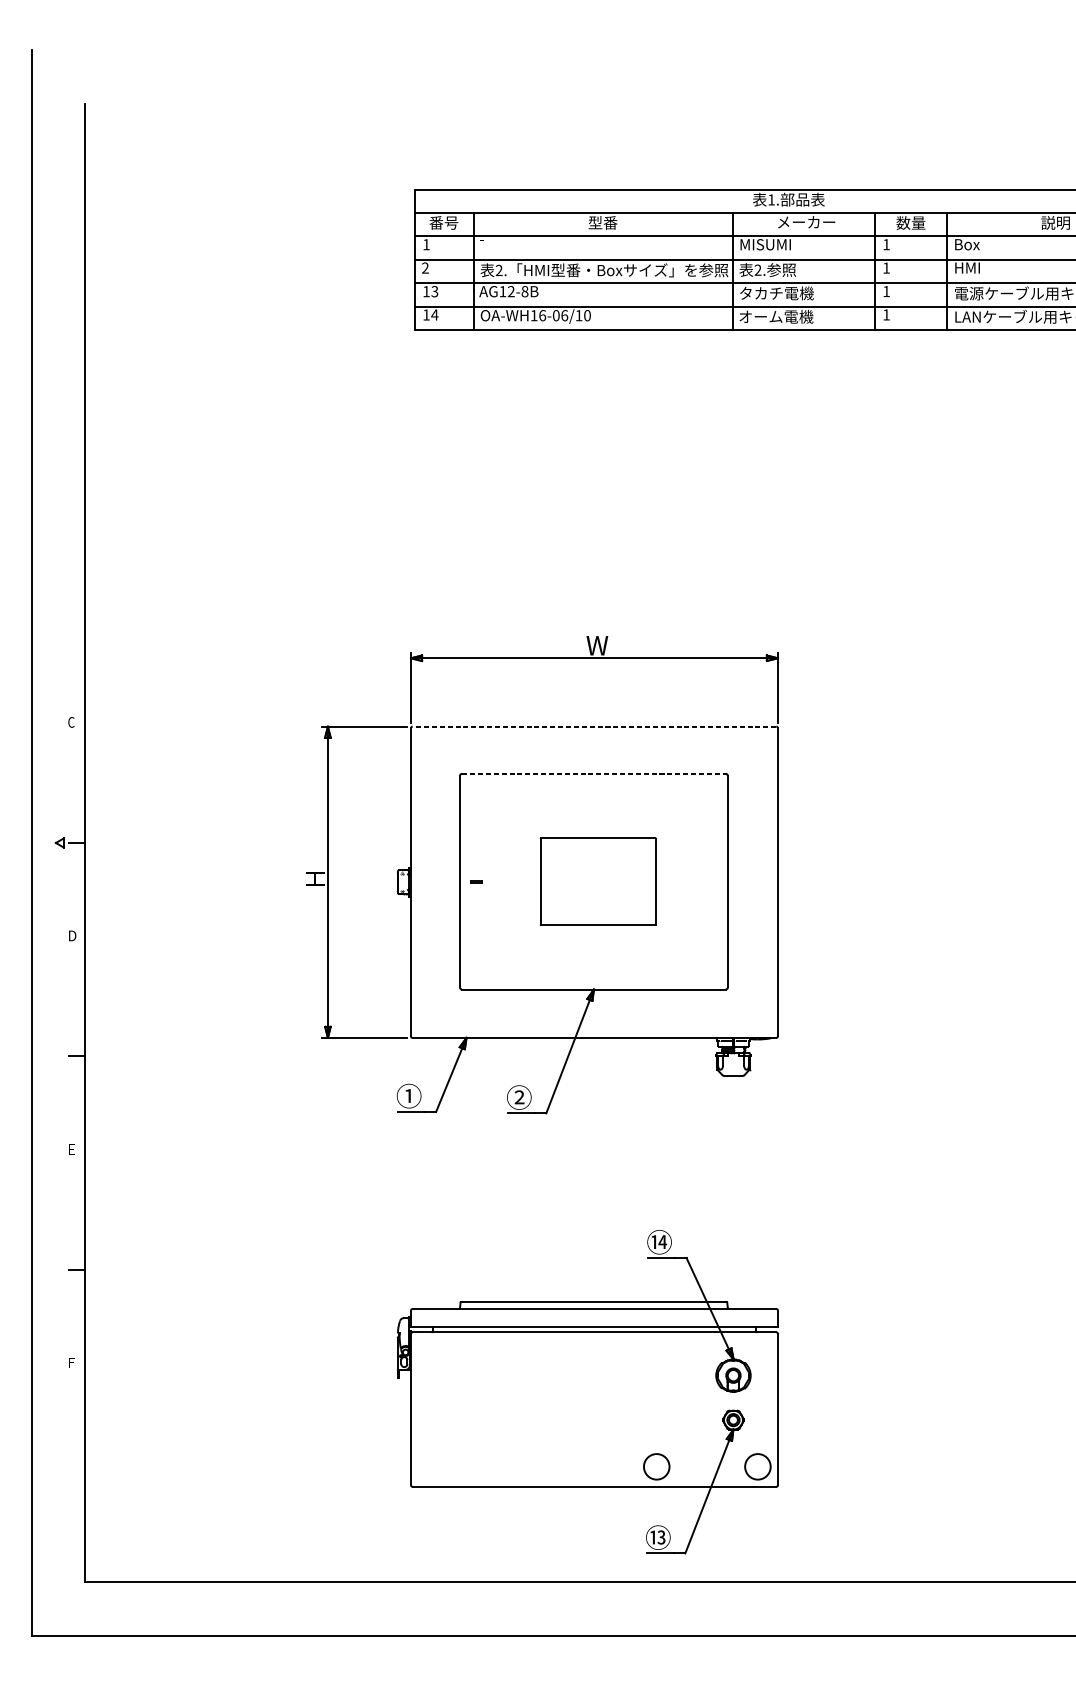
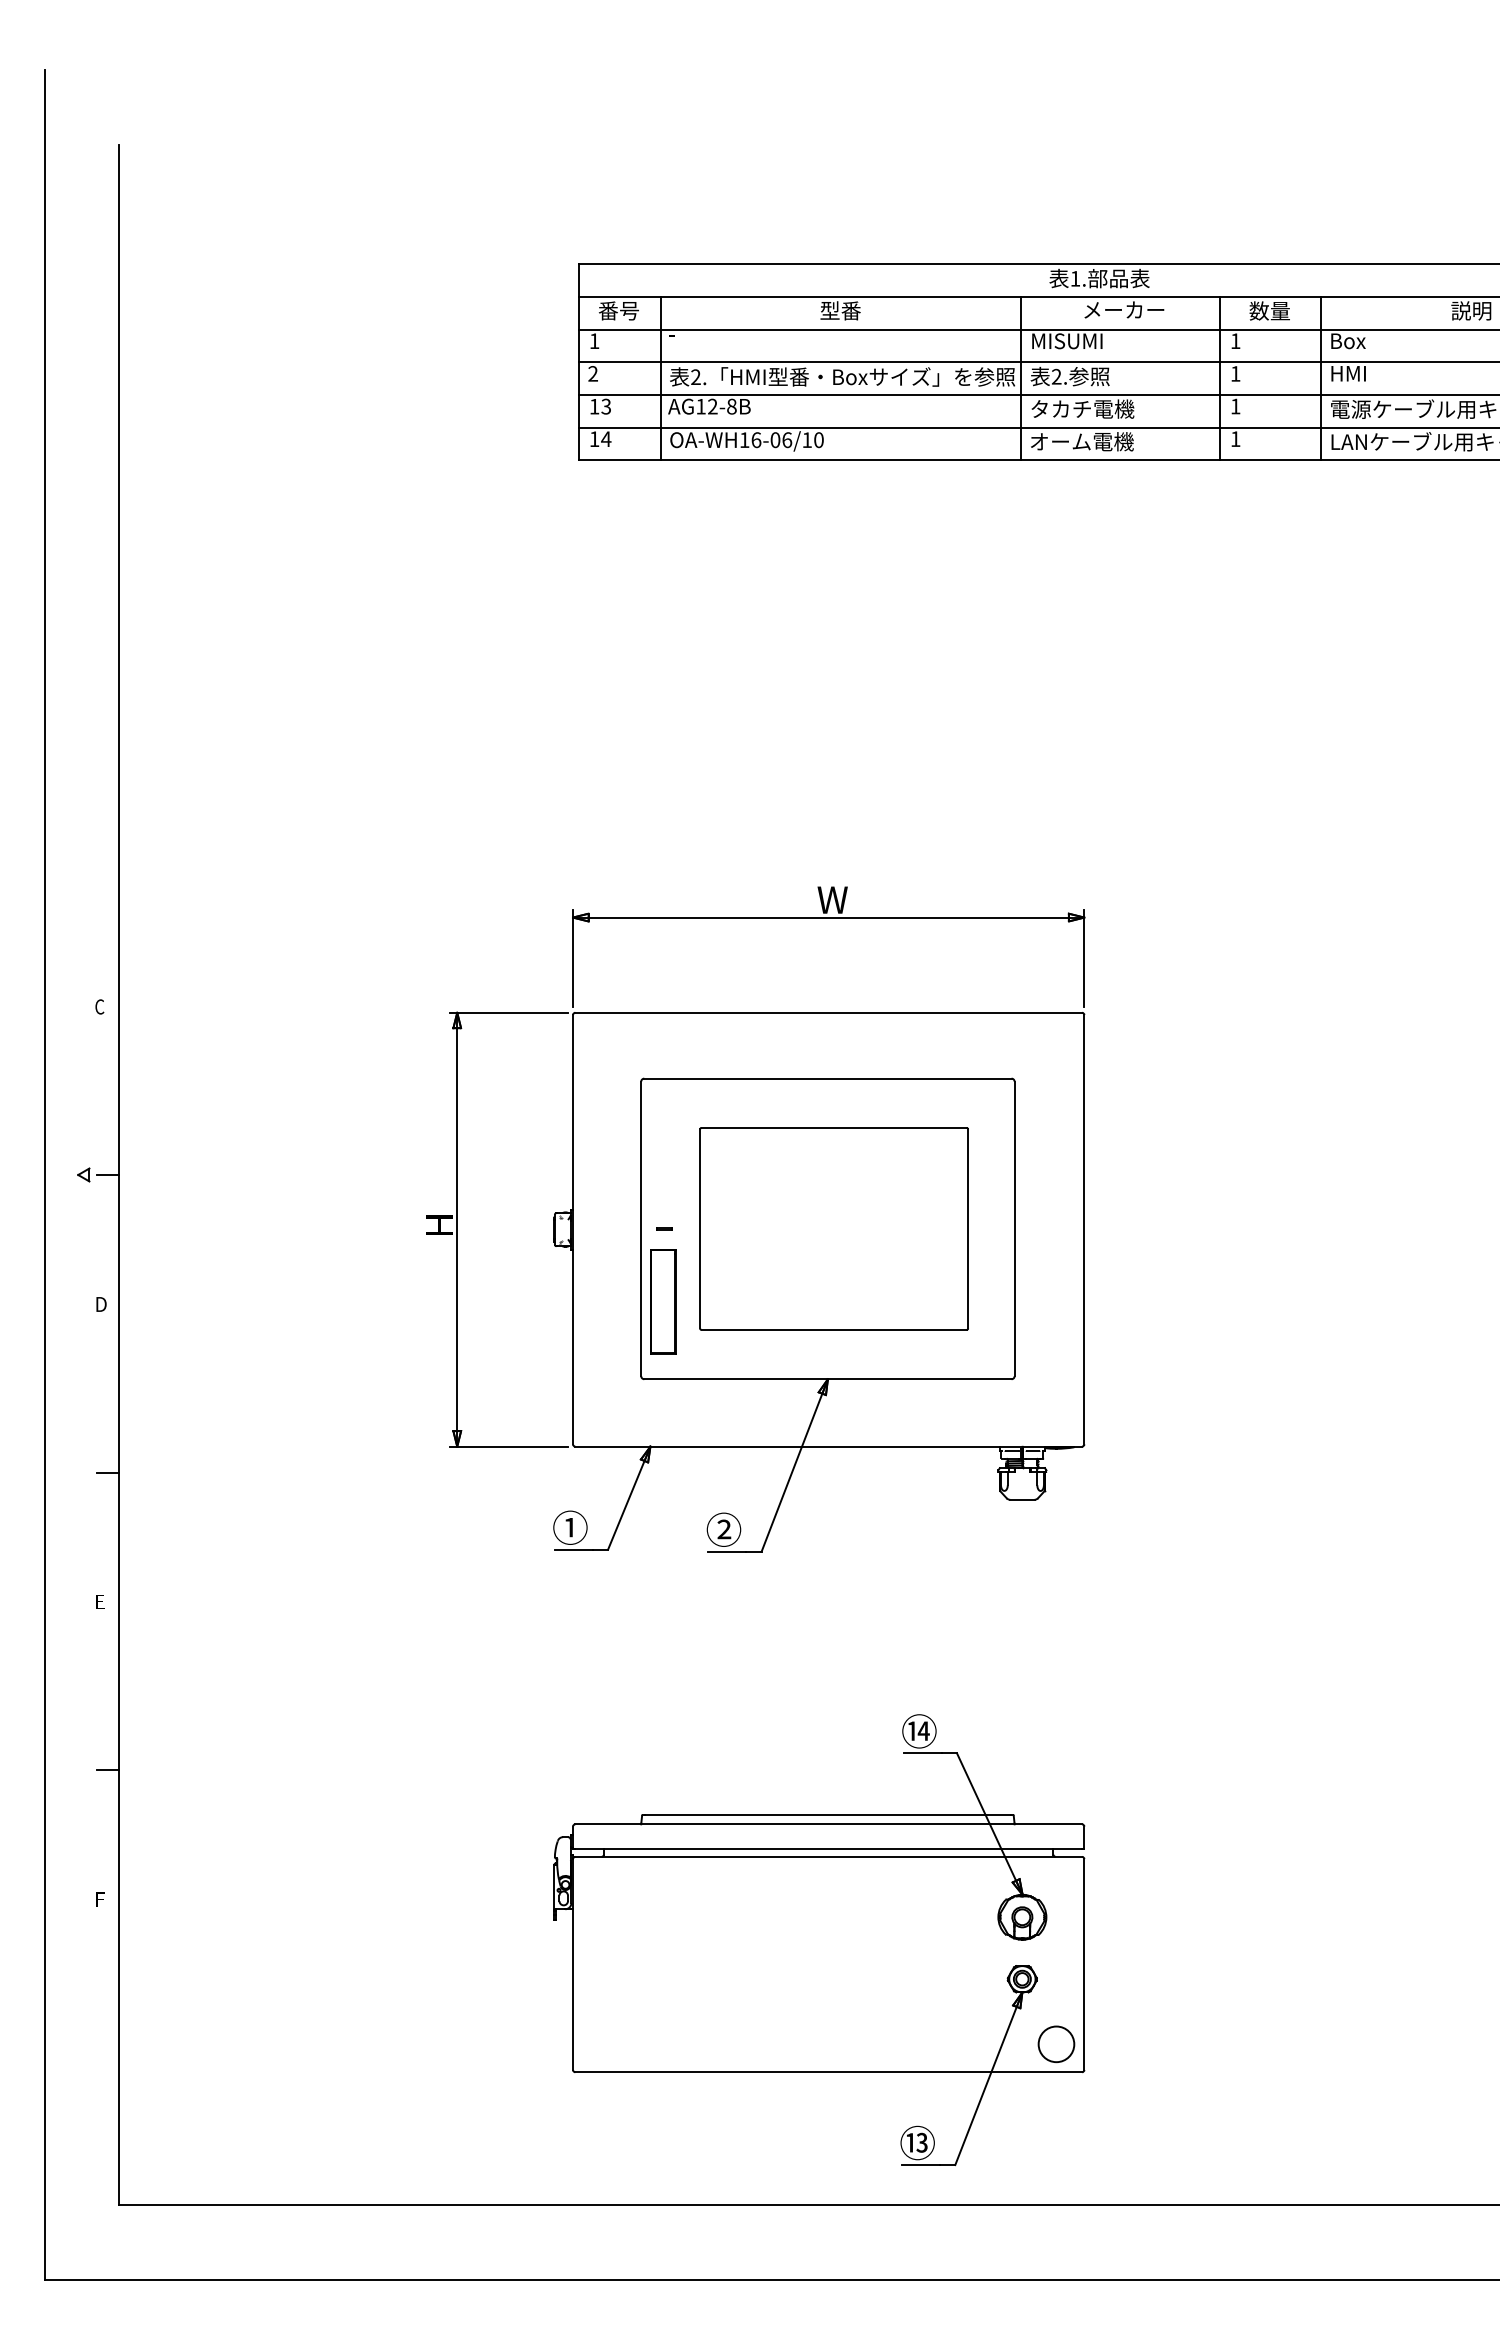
line: (594, 726) -> (828, 1012), dashed -> solid
line: (593, 773) -> (827, 1078), dashed -> solid
part: (597, 881) -> (833, 1228), size x1.67
part: (475, 933) -> (663, 1301), added
circle: (656, 1466) -> (915, 2044), removed

